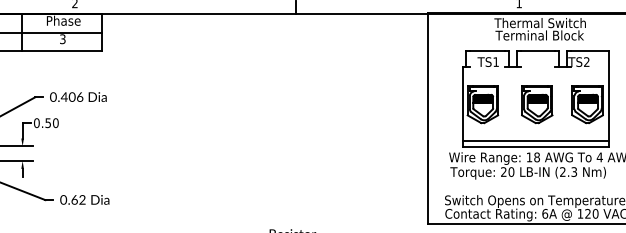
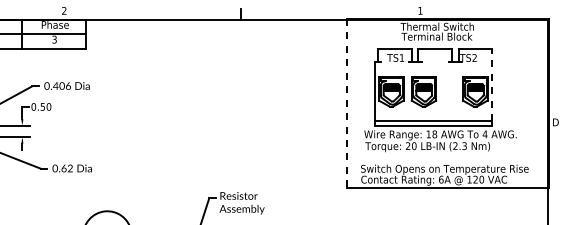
line: (609, 95) -> (492, 84), solid -> dashed
part: (536, 103) -> (423, 91), moved
line: (428, 118) -> (347, 103), solid -> dashed

